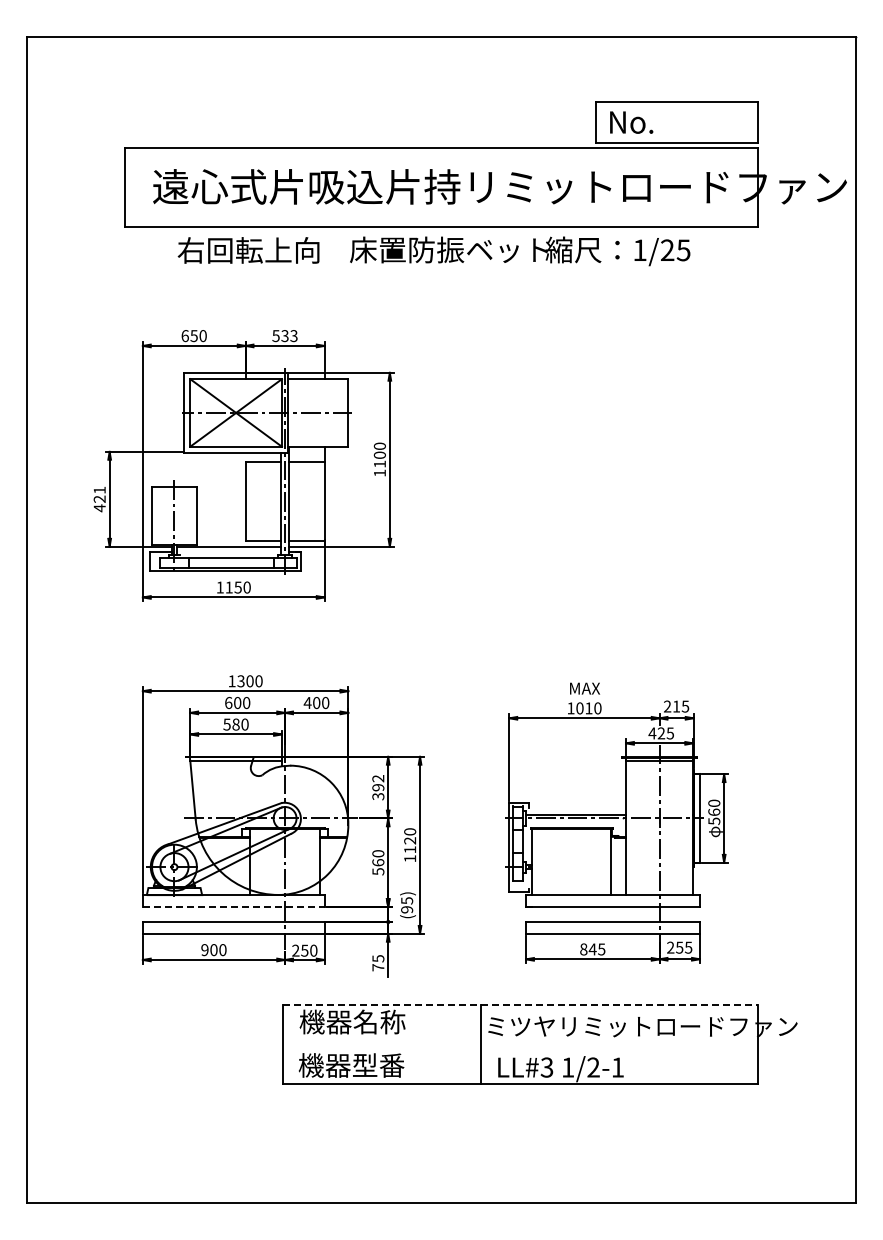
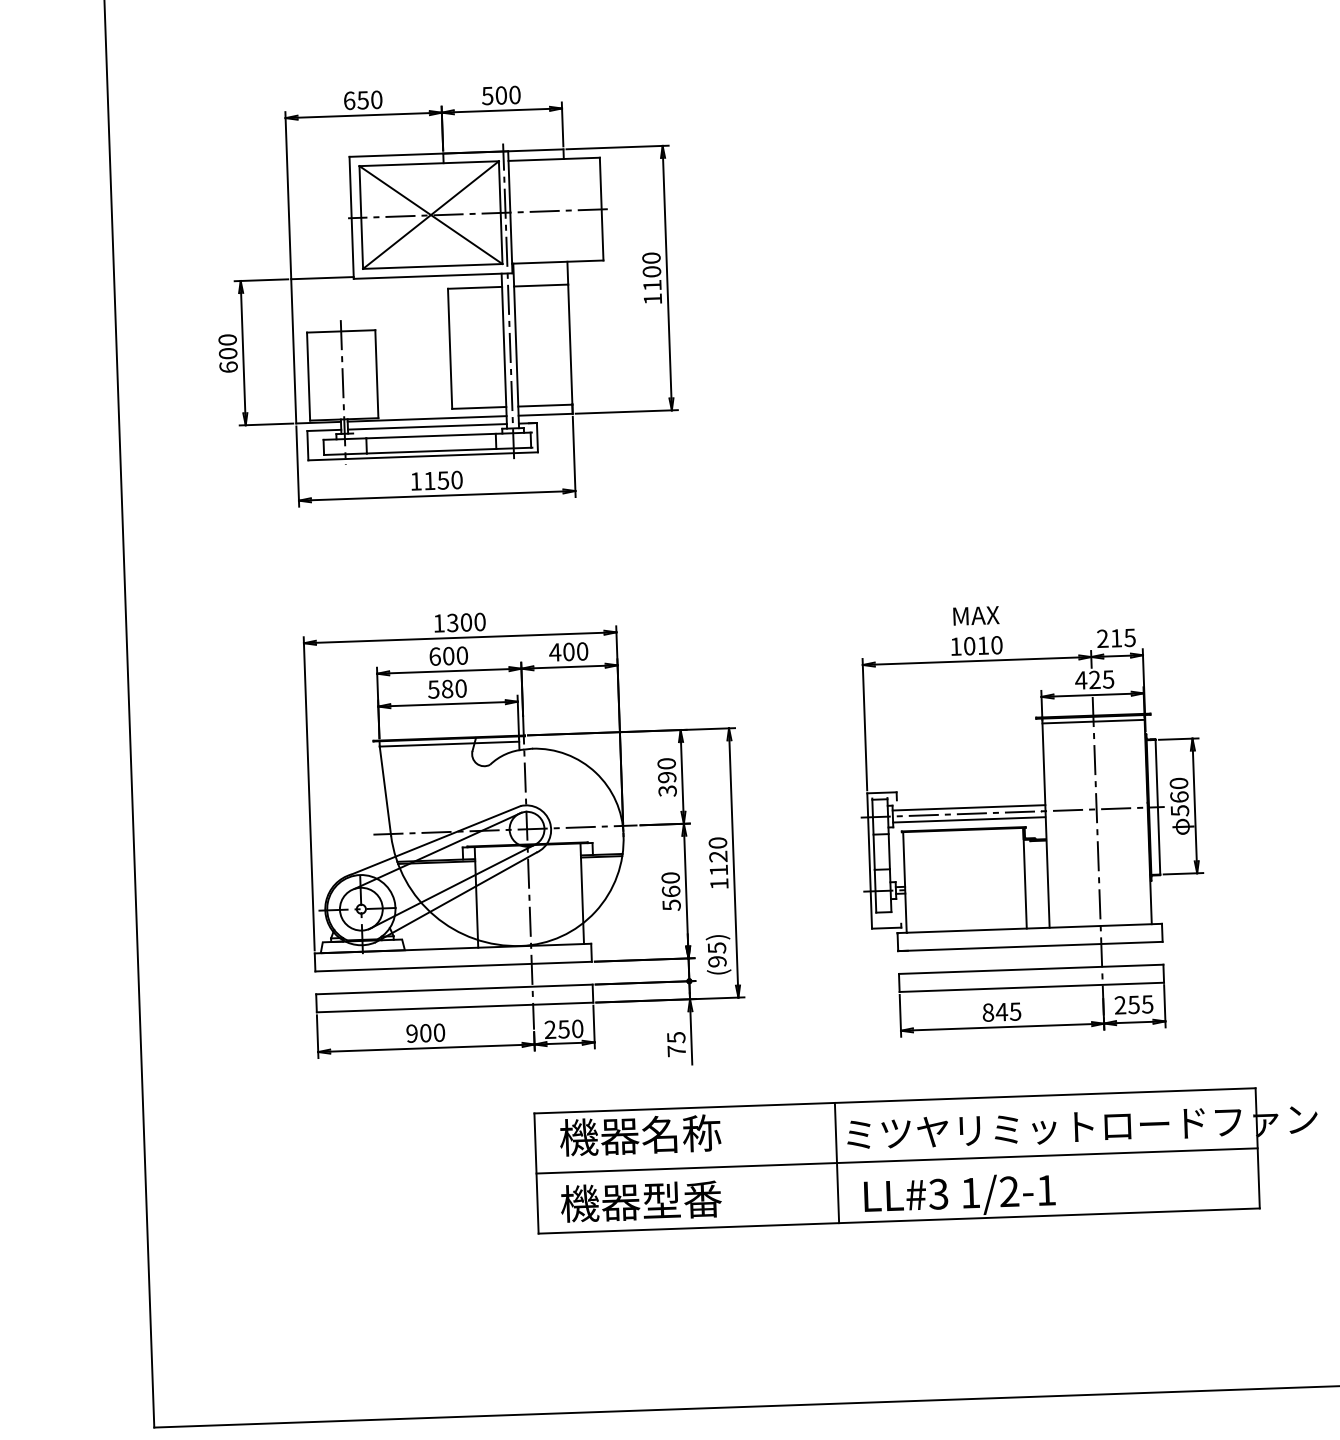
text: (289, 335) -> (508, 94), 533 -> 500
text: (99, 499) -> (227, 353), 421 -> 600
line: (228, 551) -> (426, 426), added
text: (378, 778) -> (666, 763), 392 -> 390
line: (575, 822) -> (968, 819), added
line: (233, 906) -> (453, 965), dashed -> solid
line: (521, 1005) -> (896, 1101), dashed -> solid
line: (520, 1044) -> (897, 1160), added

